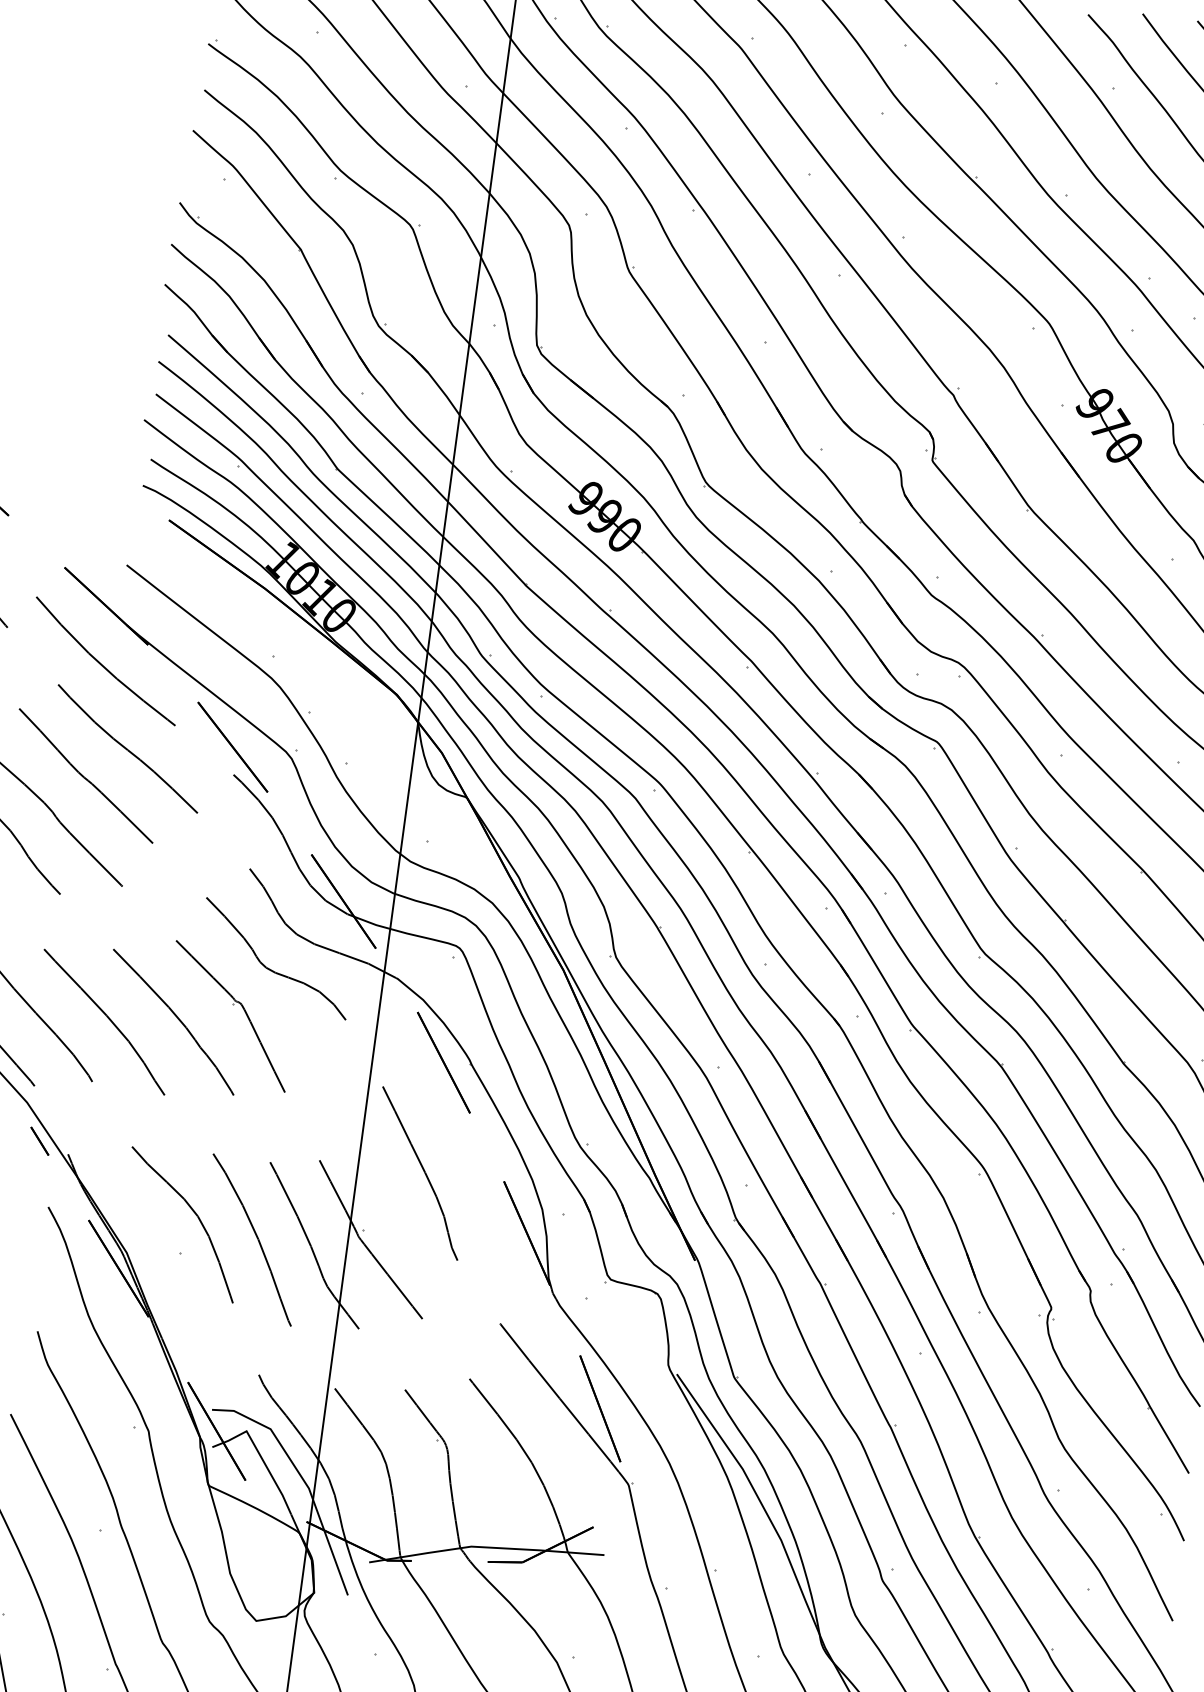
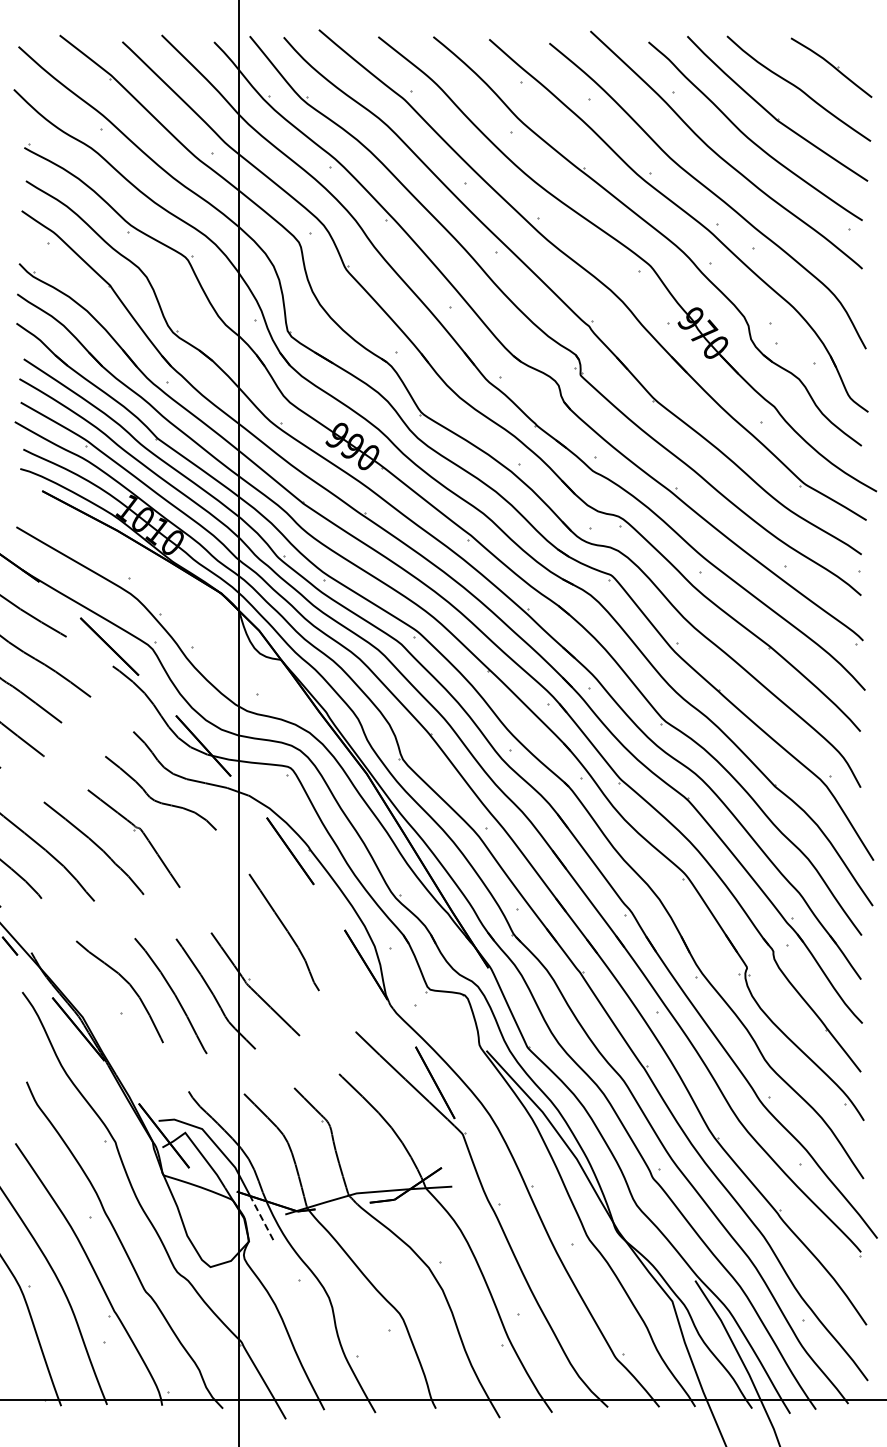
line: (335, 1563) -> (261, 1218), solid -> dashed

